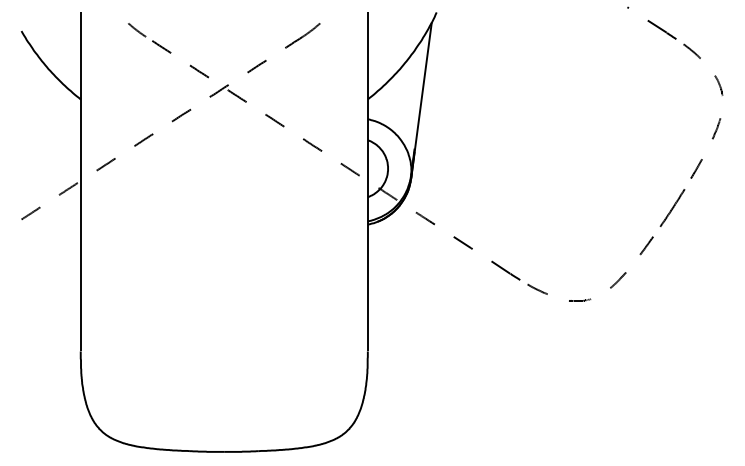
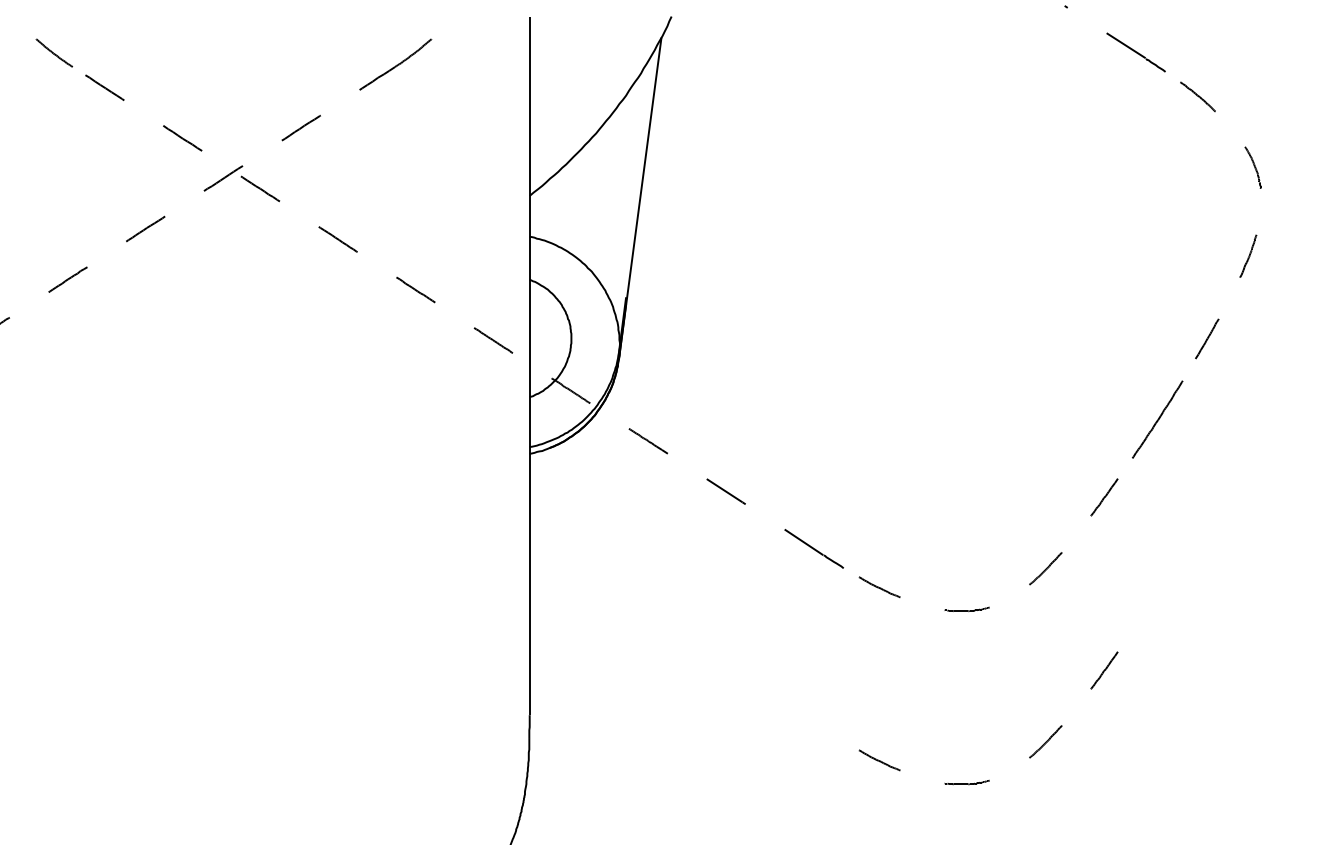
curve: (610, 370) -> (1029, 754), added

